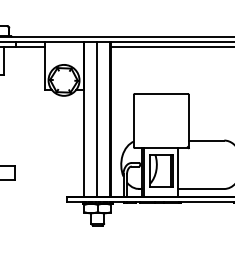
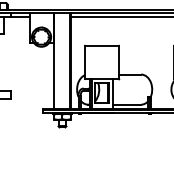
line: (96, 119) -> (61, 61), removed

